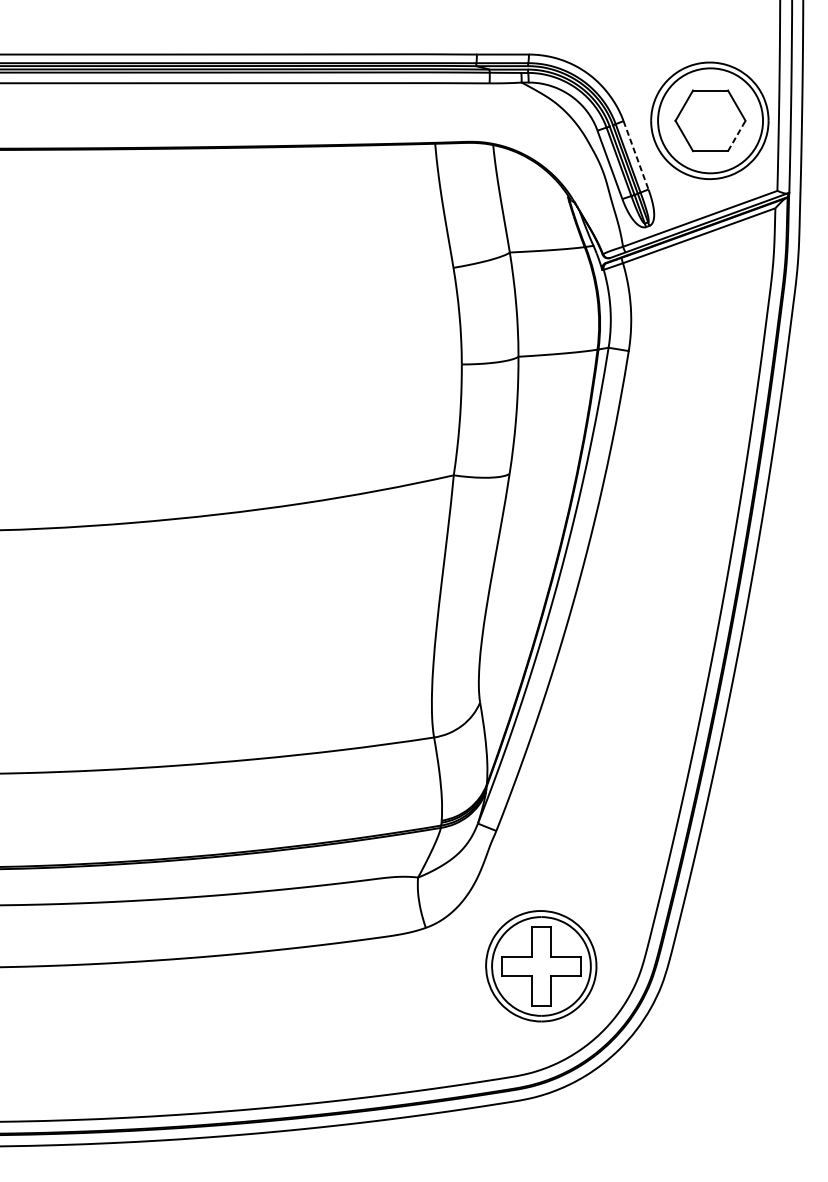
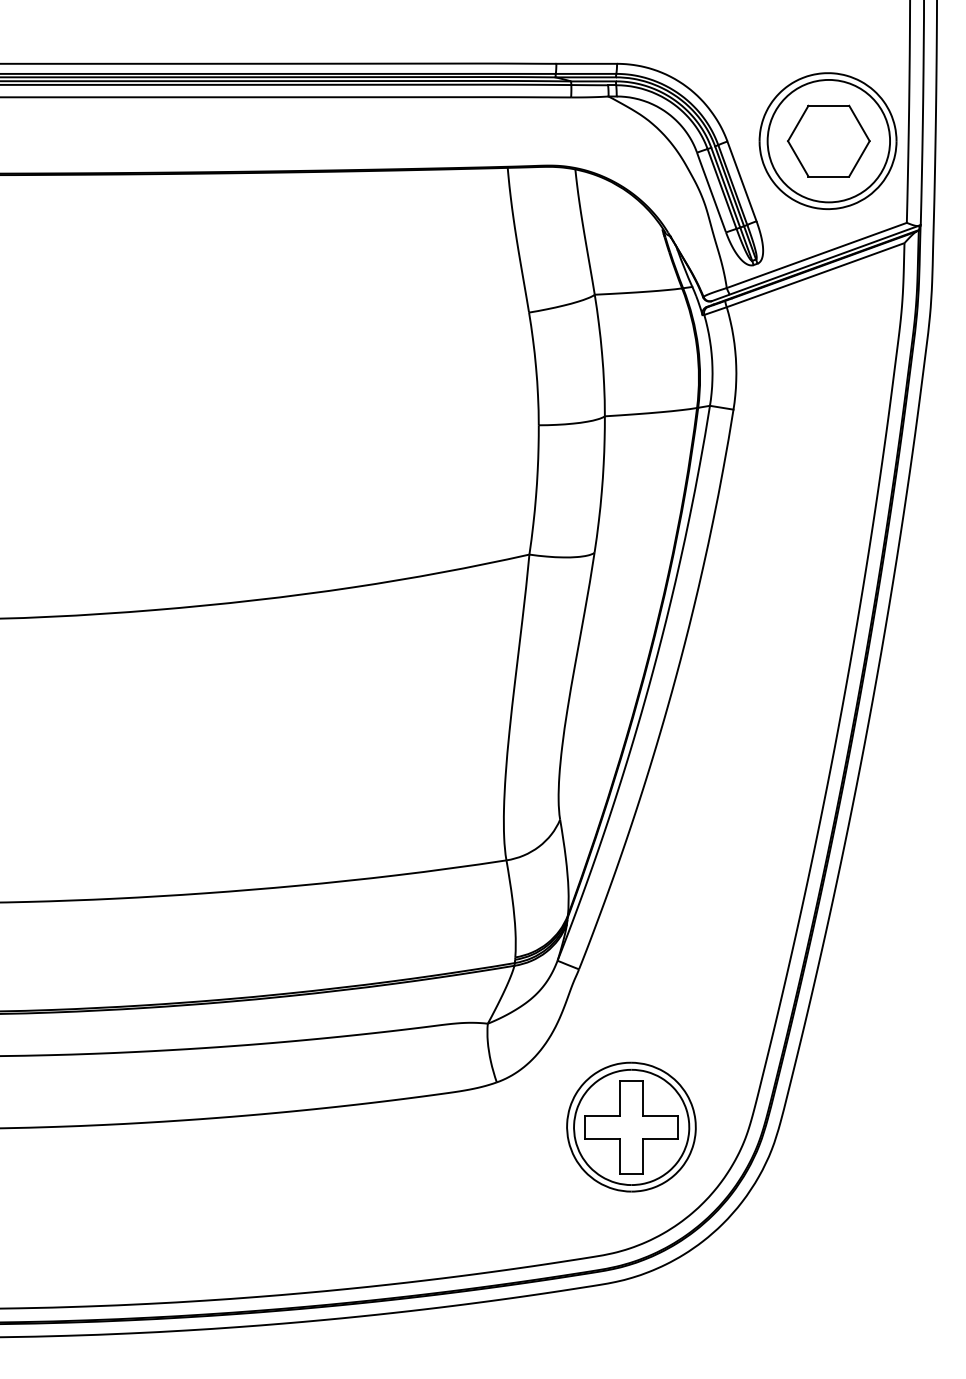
line: (736, 135) -> (859, 158), dashed -> solid
line: (636, 155) -> (742, 181), dashed -> solid

